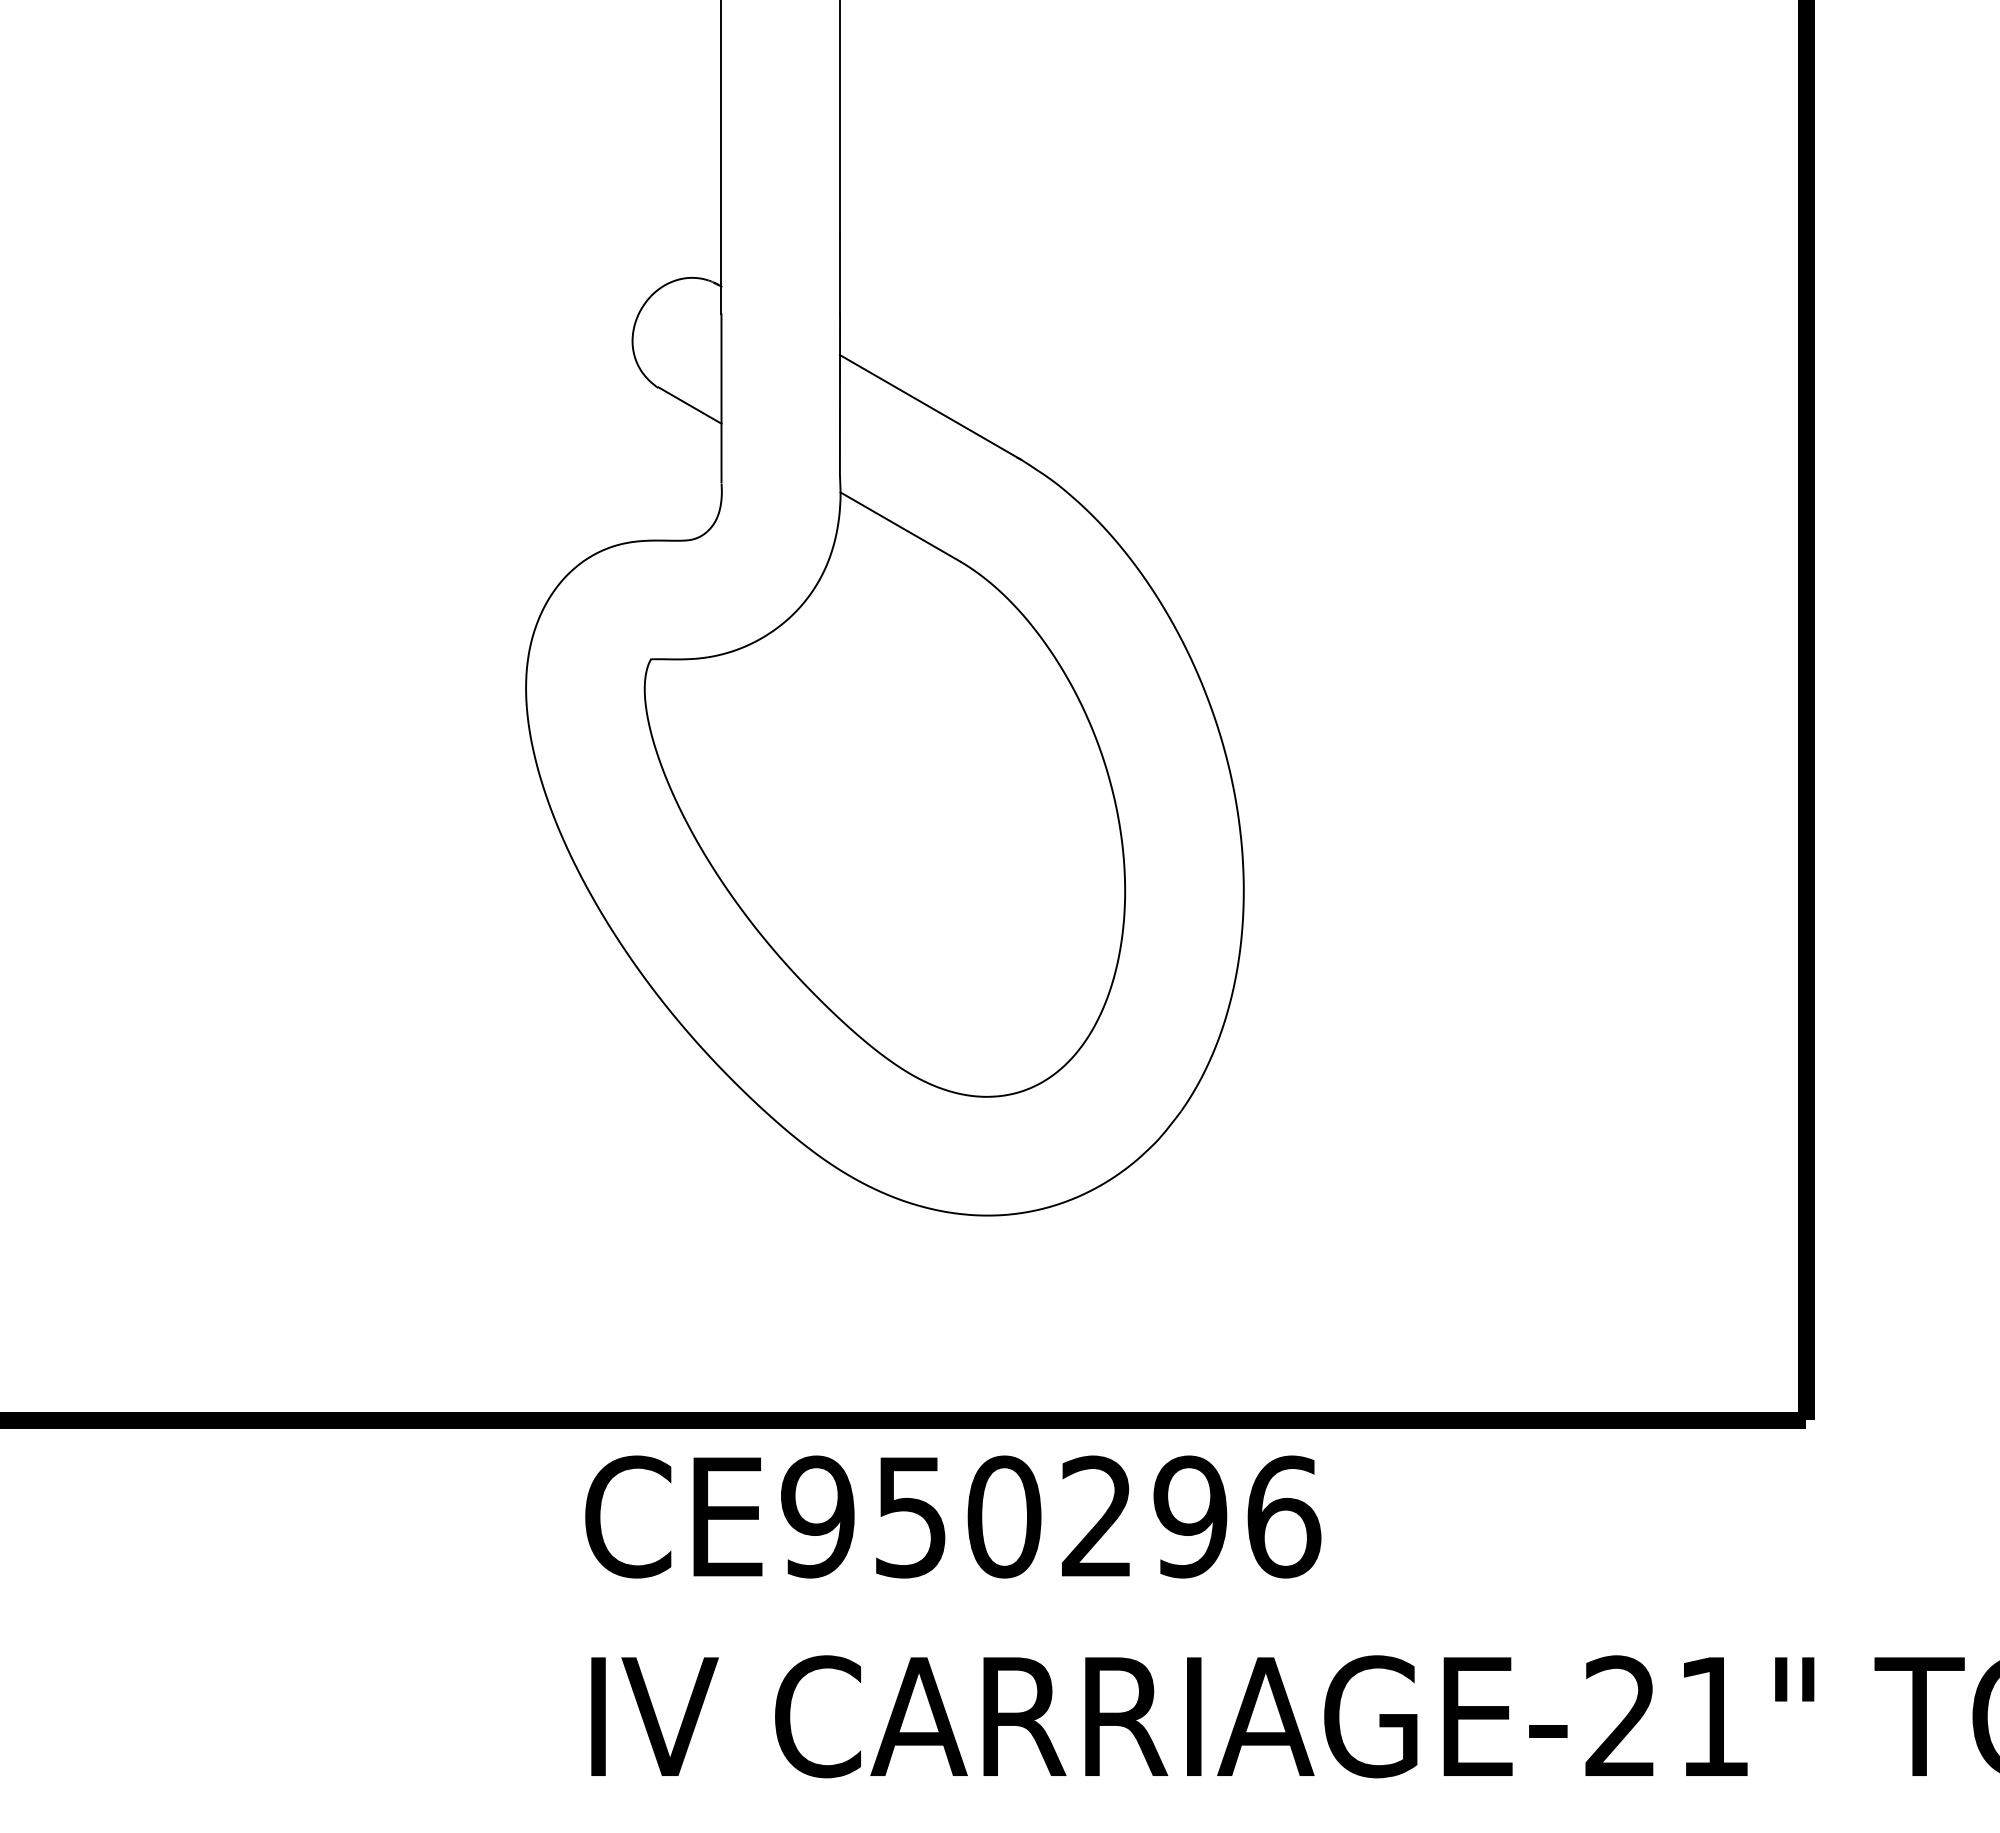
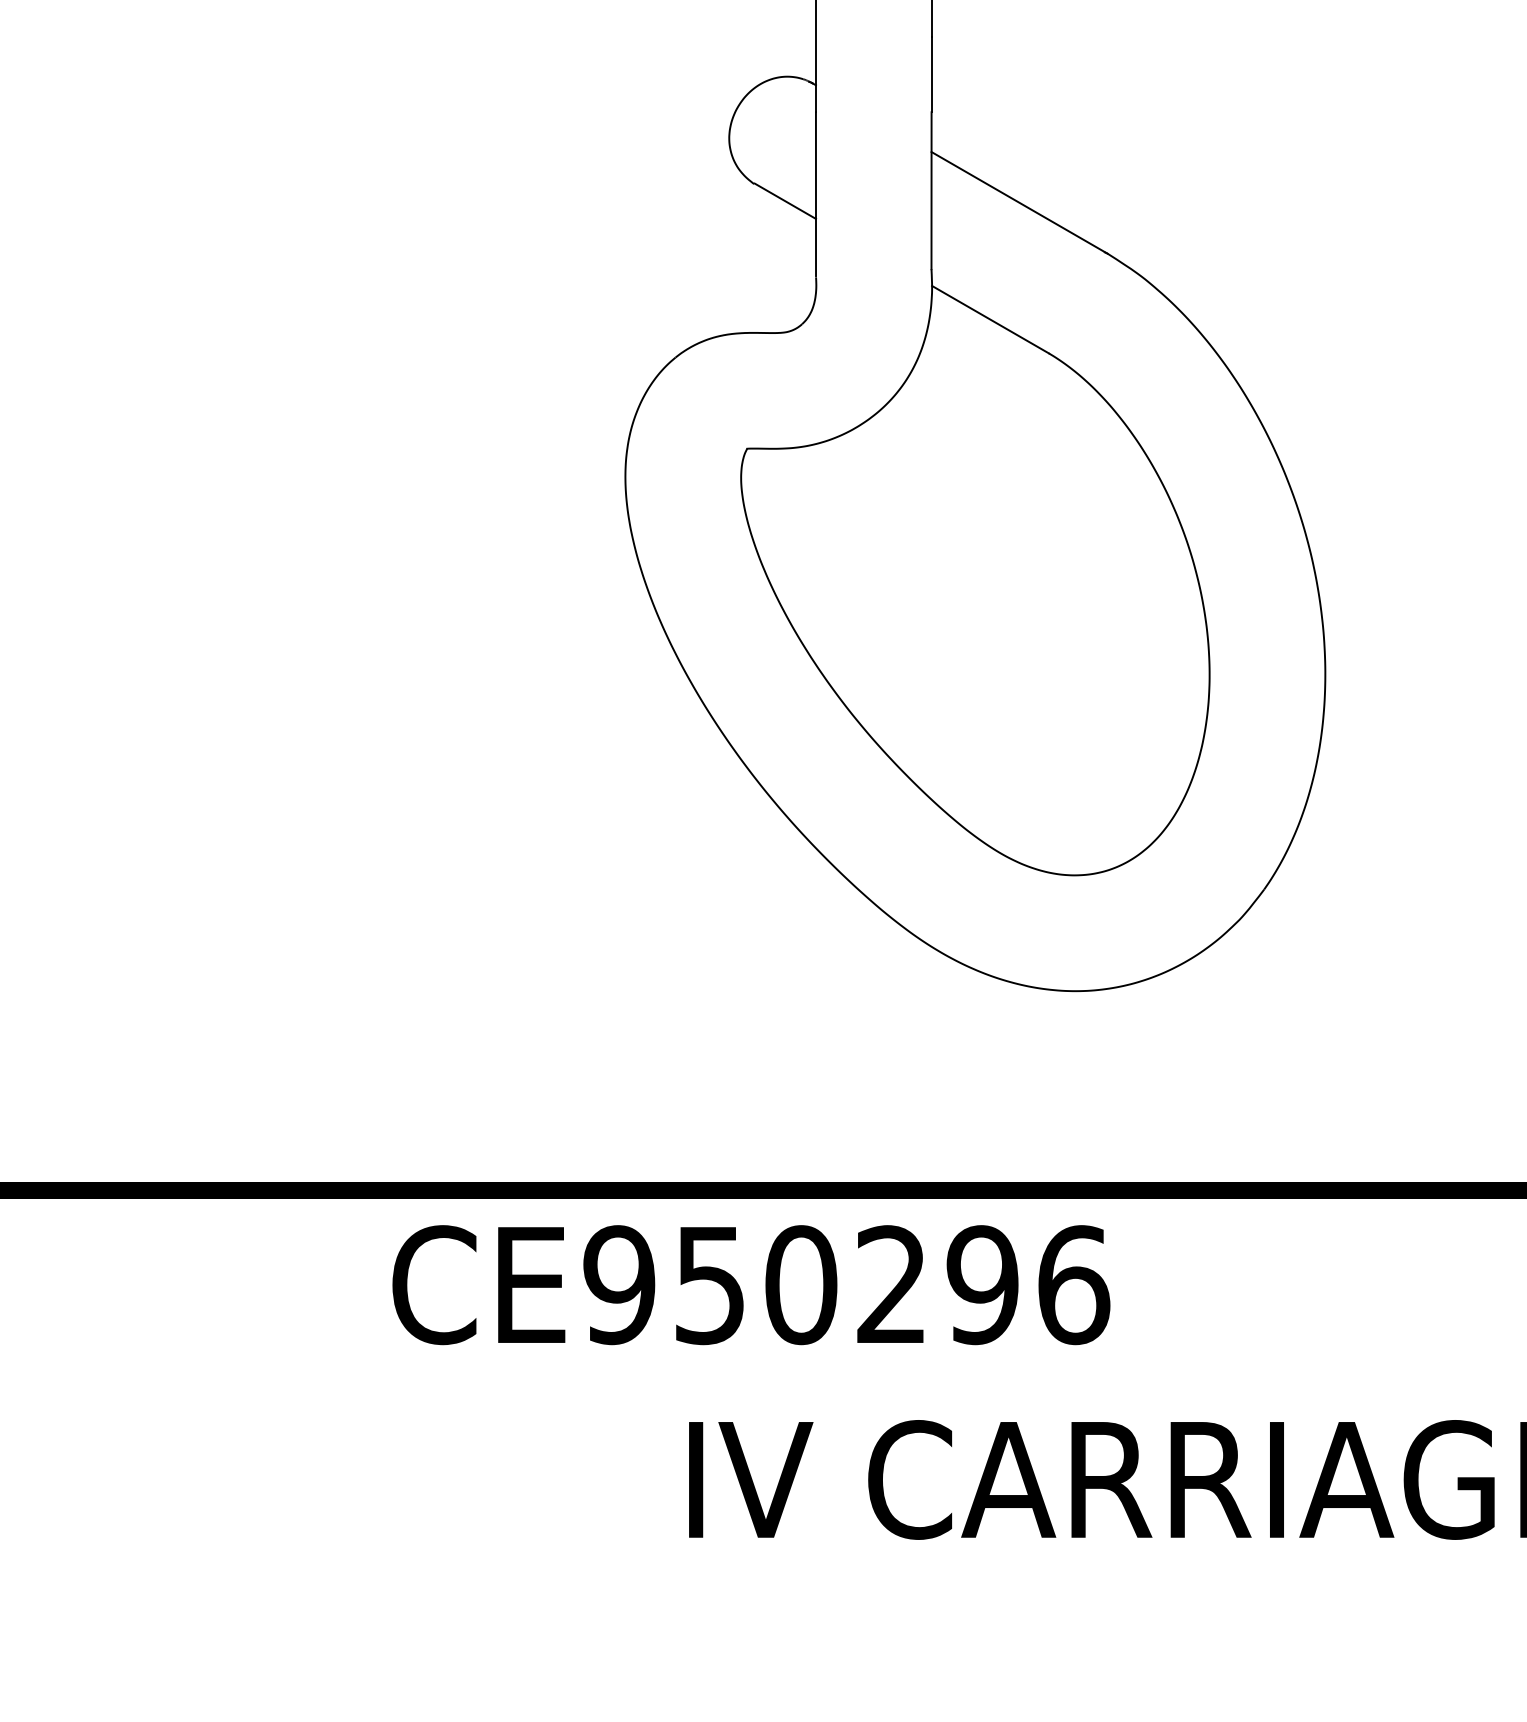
text: (953, 1516) -> (751, 1284), moved

